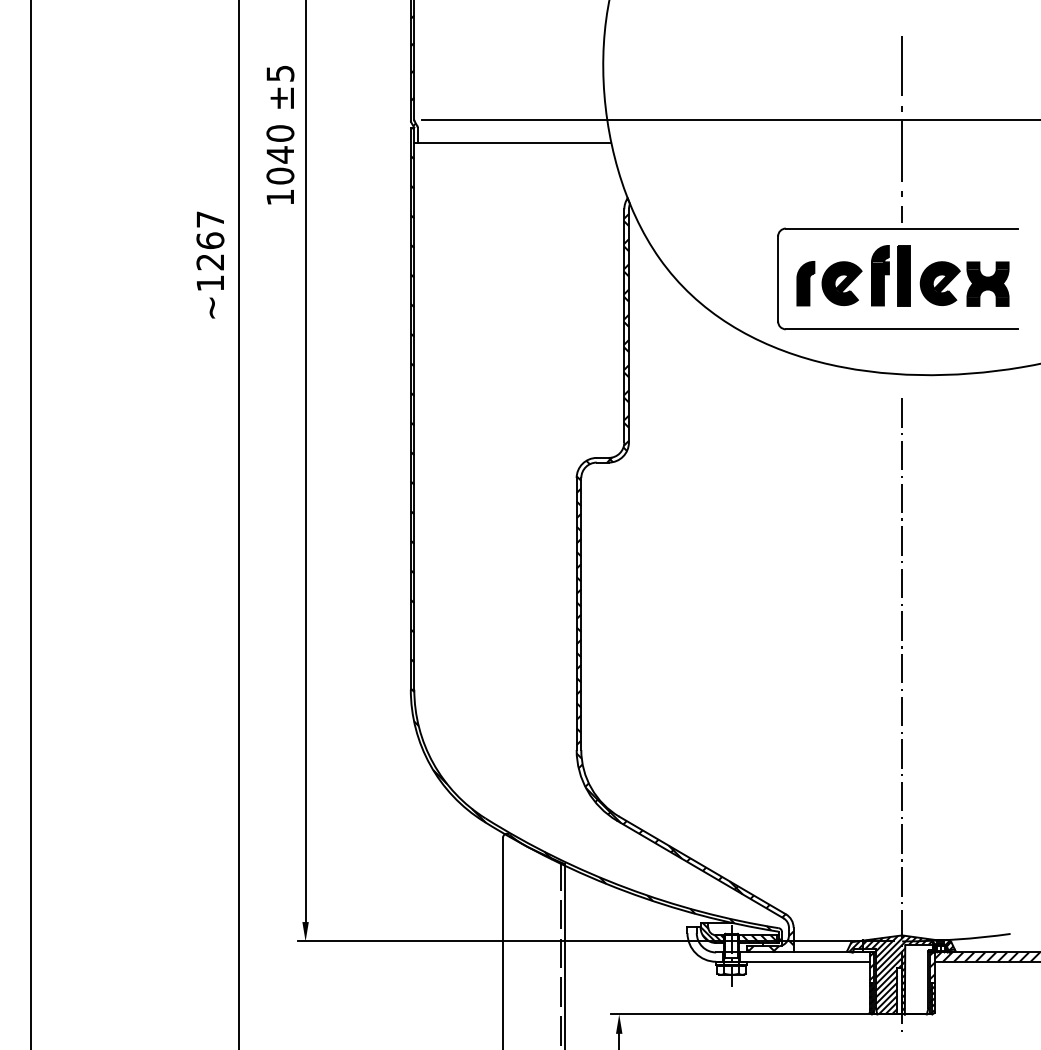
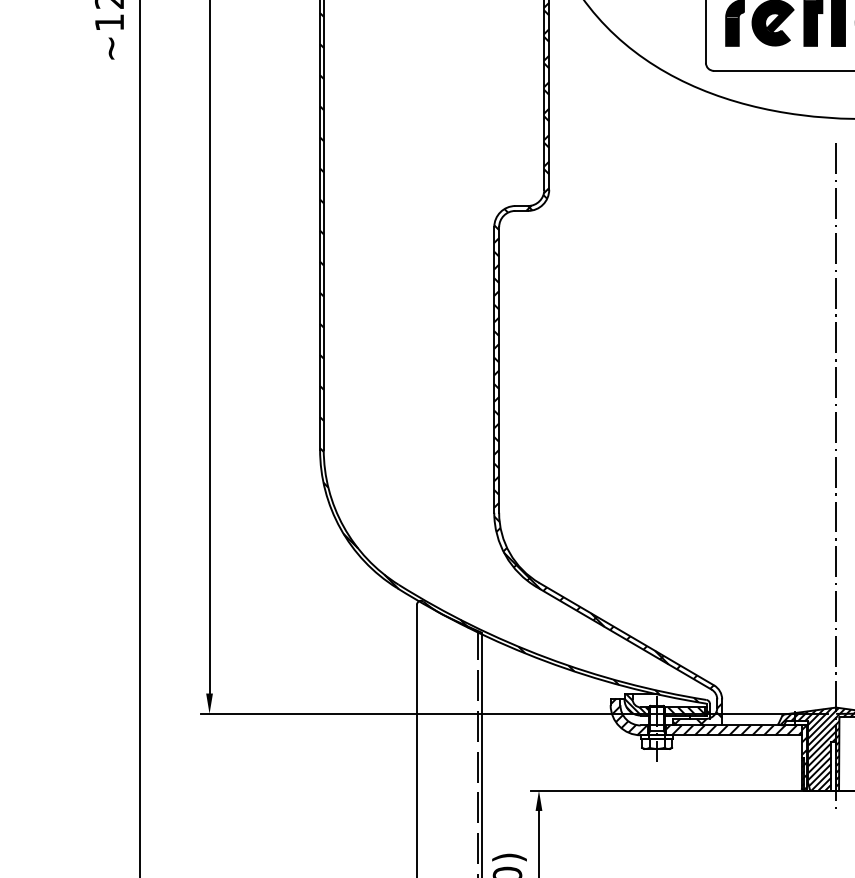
hatch: (704, 943) -> (628, 716), added
hatch: (804, 956) -> (733, 729), added

